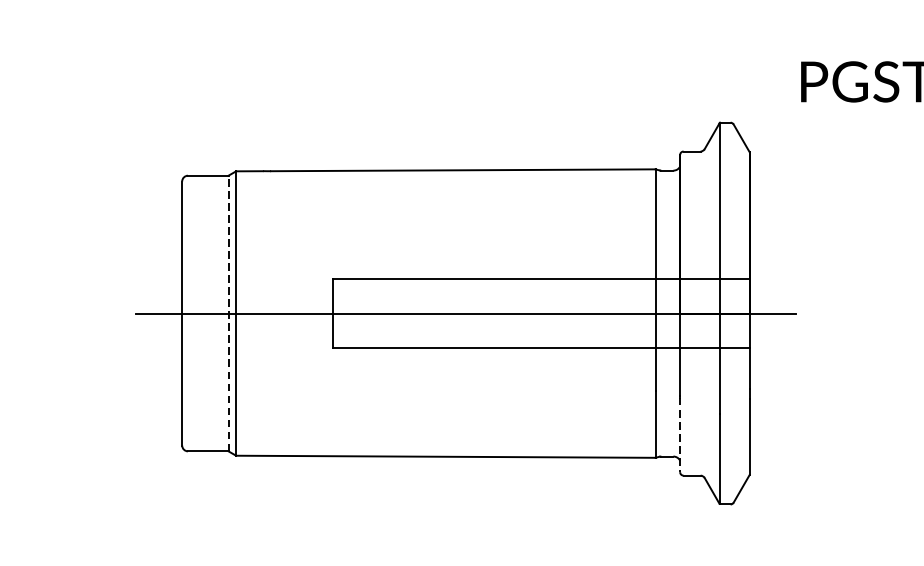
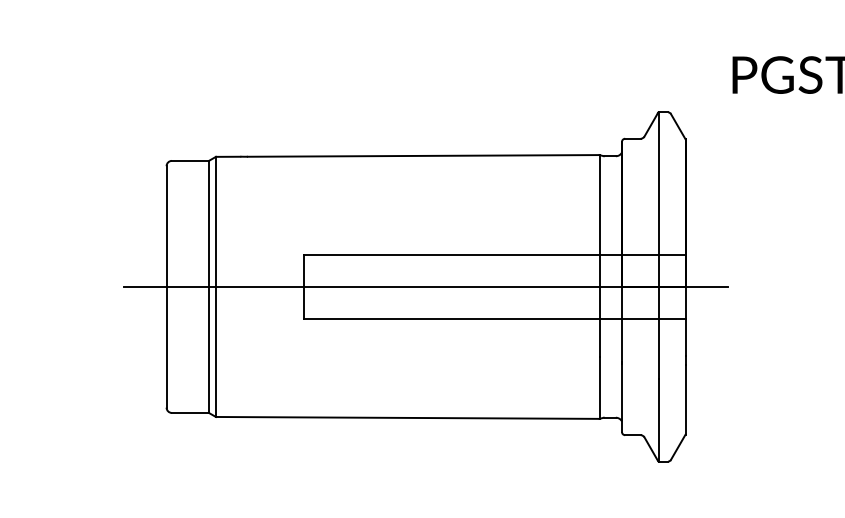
line: (228, 313) -> (208, 286), dashed -> solid
line: (680, 435) -> (622, 398), dashed -> solid

